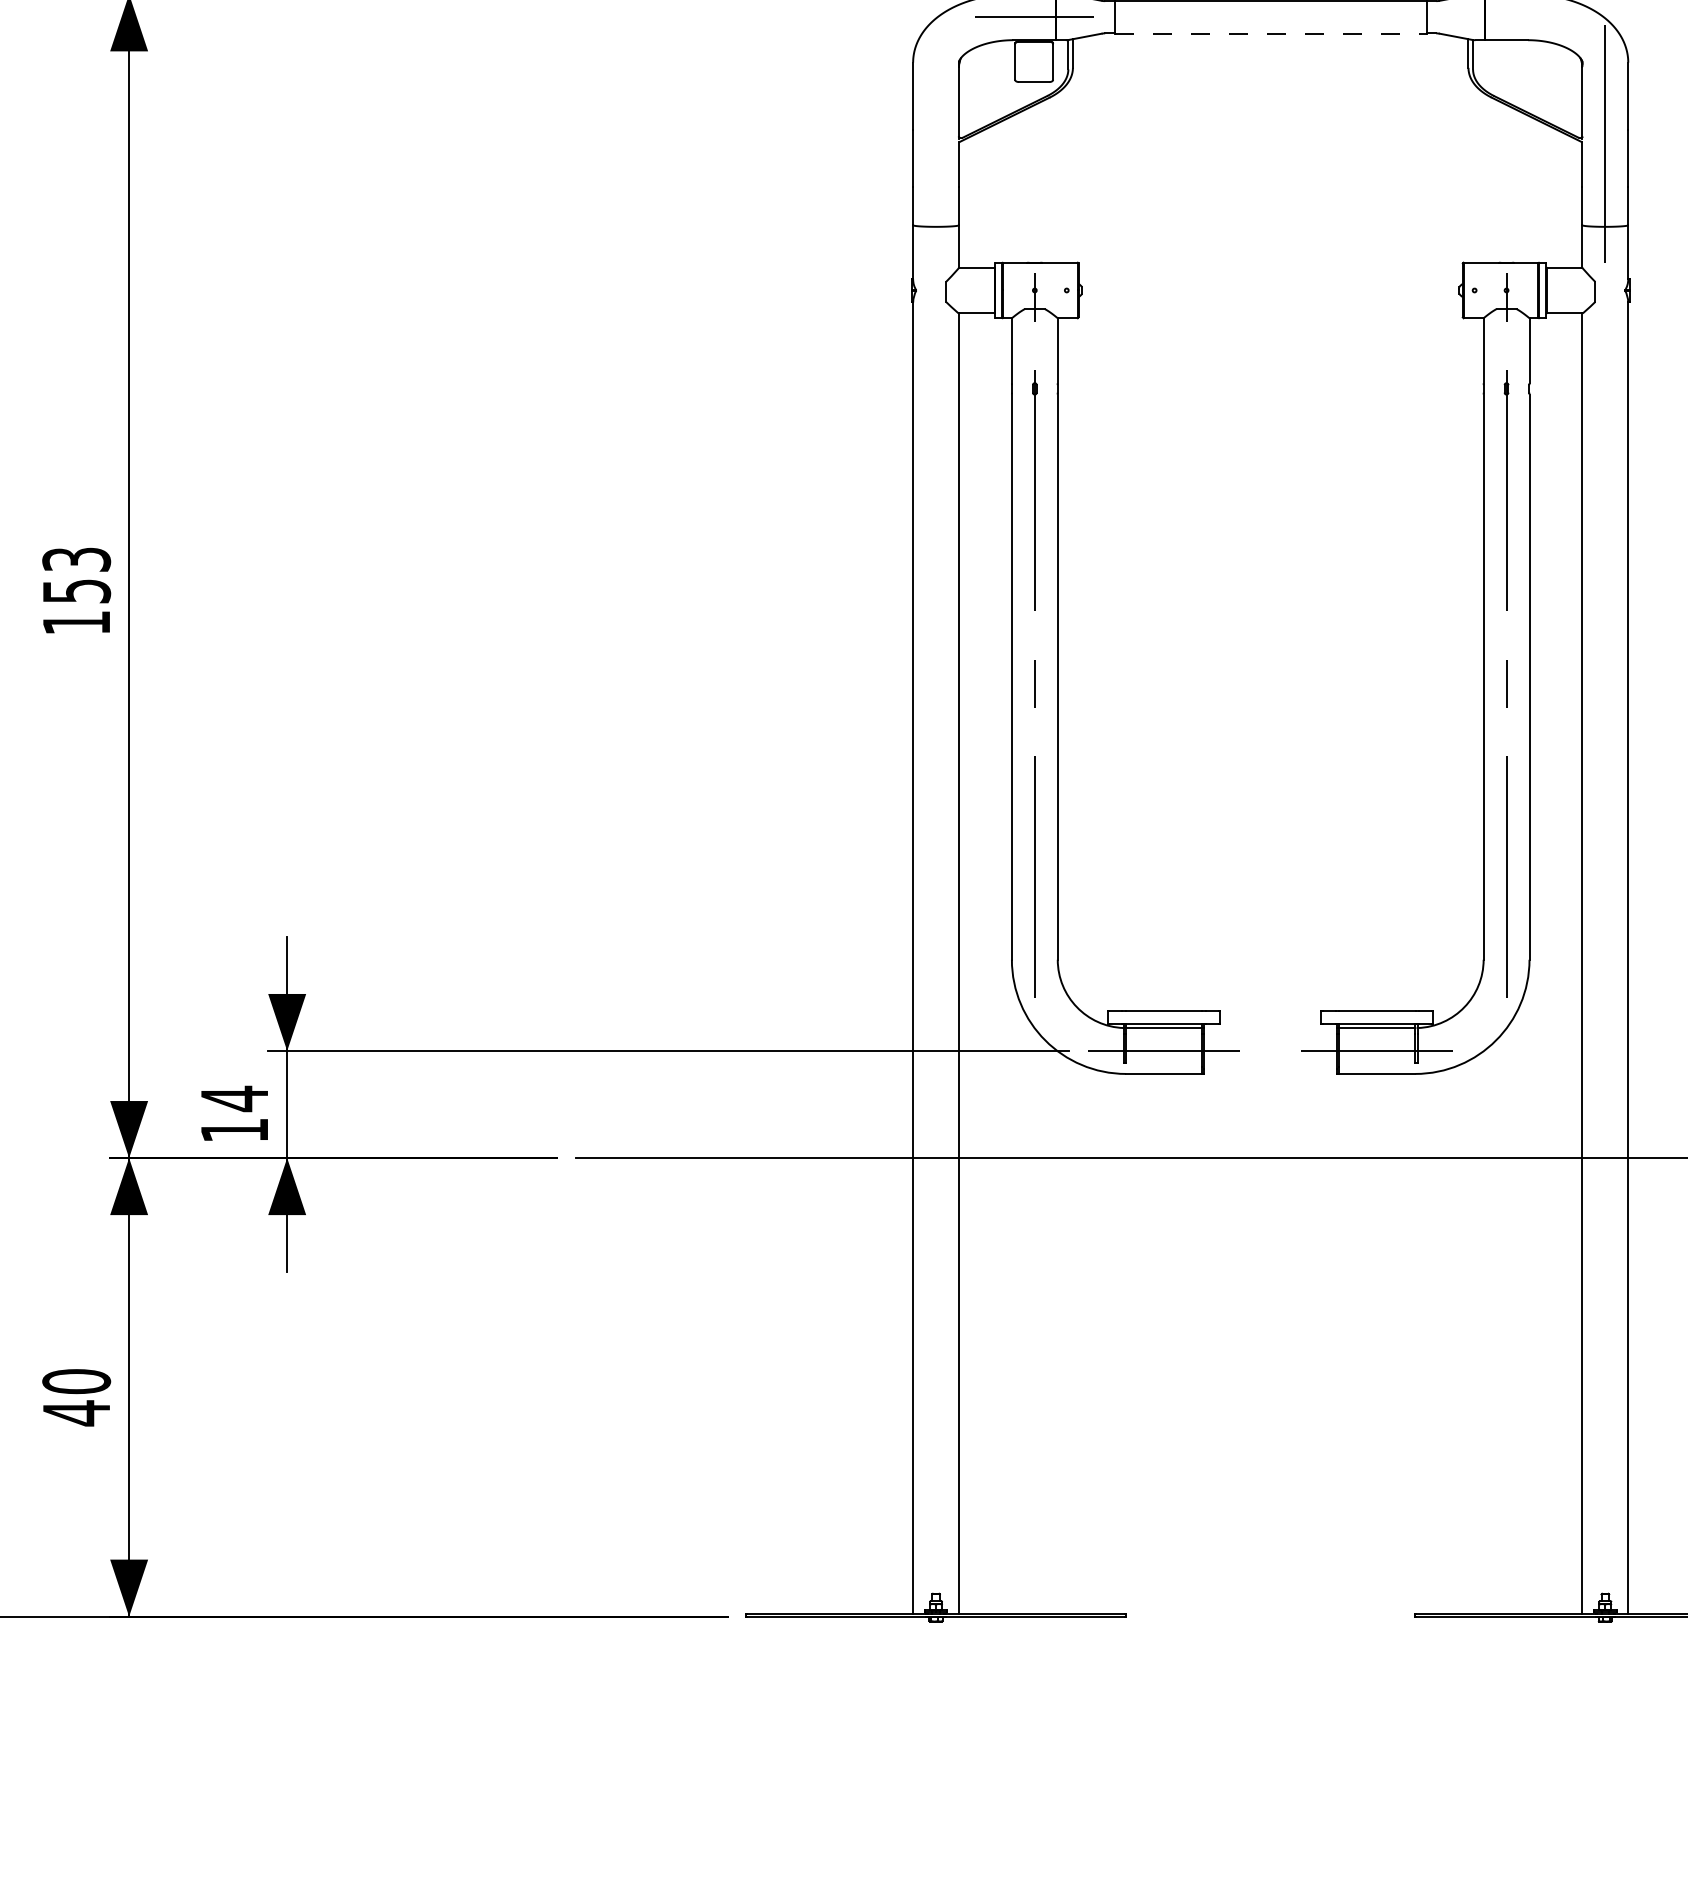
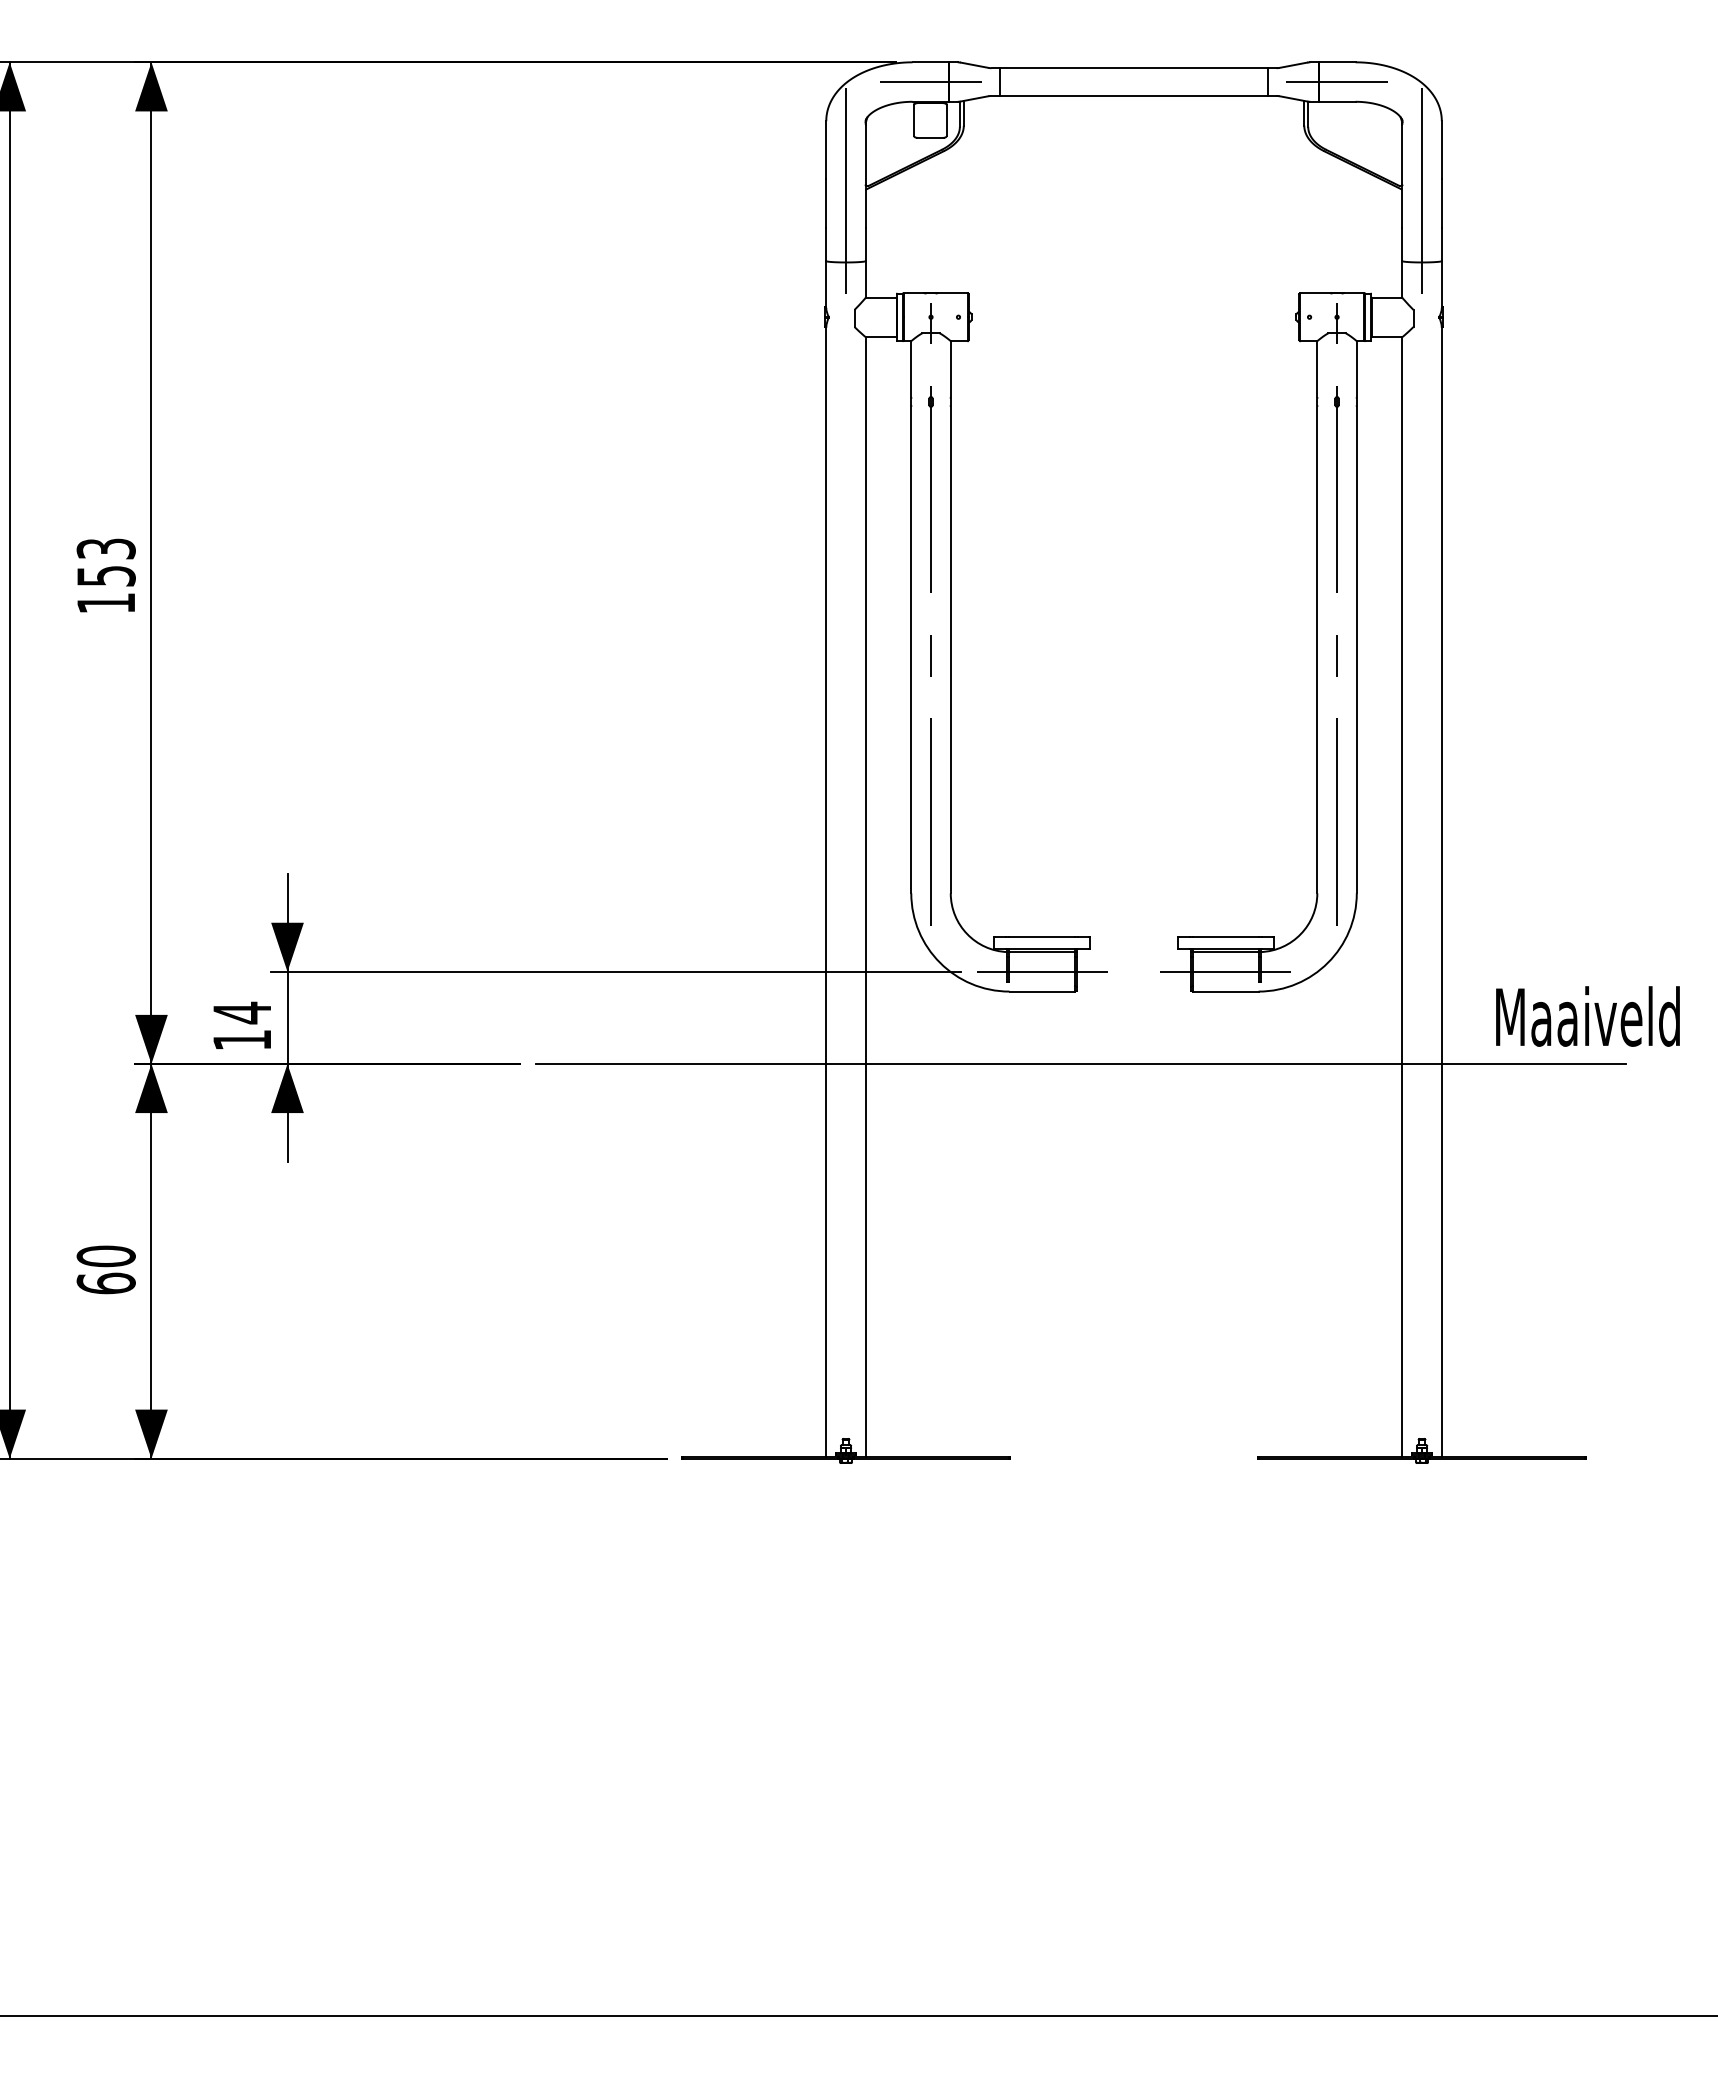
line: (1505, 17) -> (1336, 82), added
line: (1271, 34) -> (1134, 96), dashed -> solid
line: (936, 143) -> (846, 190), added
text: (75, 1413) -> (105, 1283), 40 -> 60

